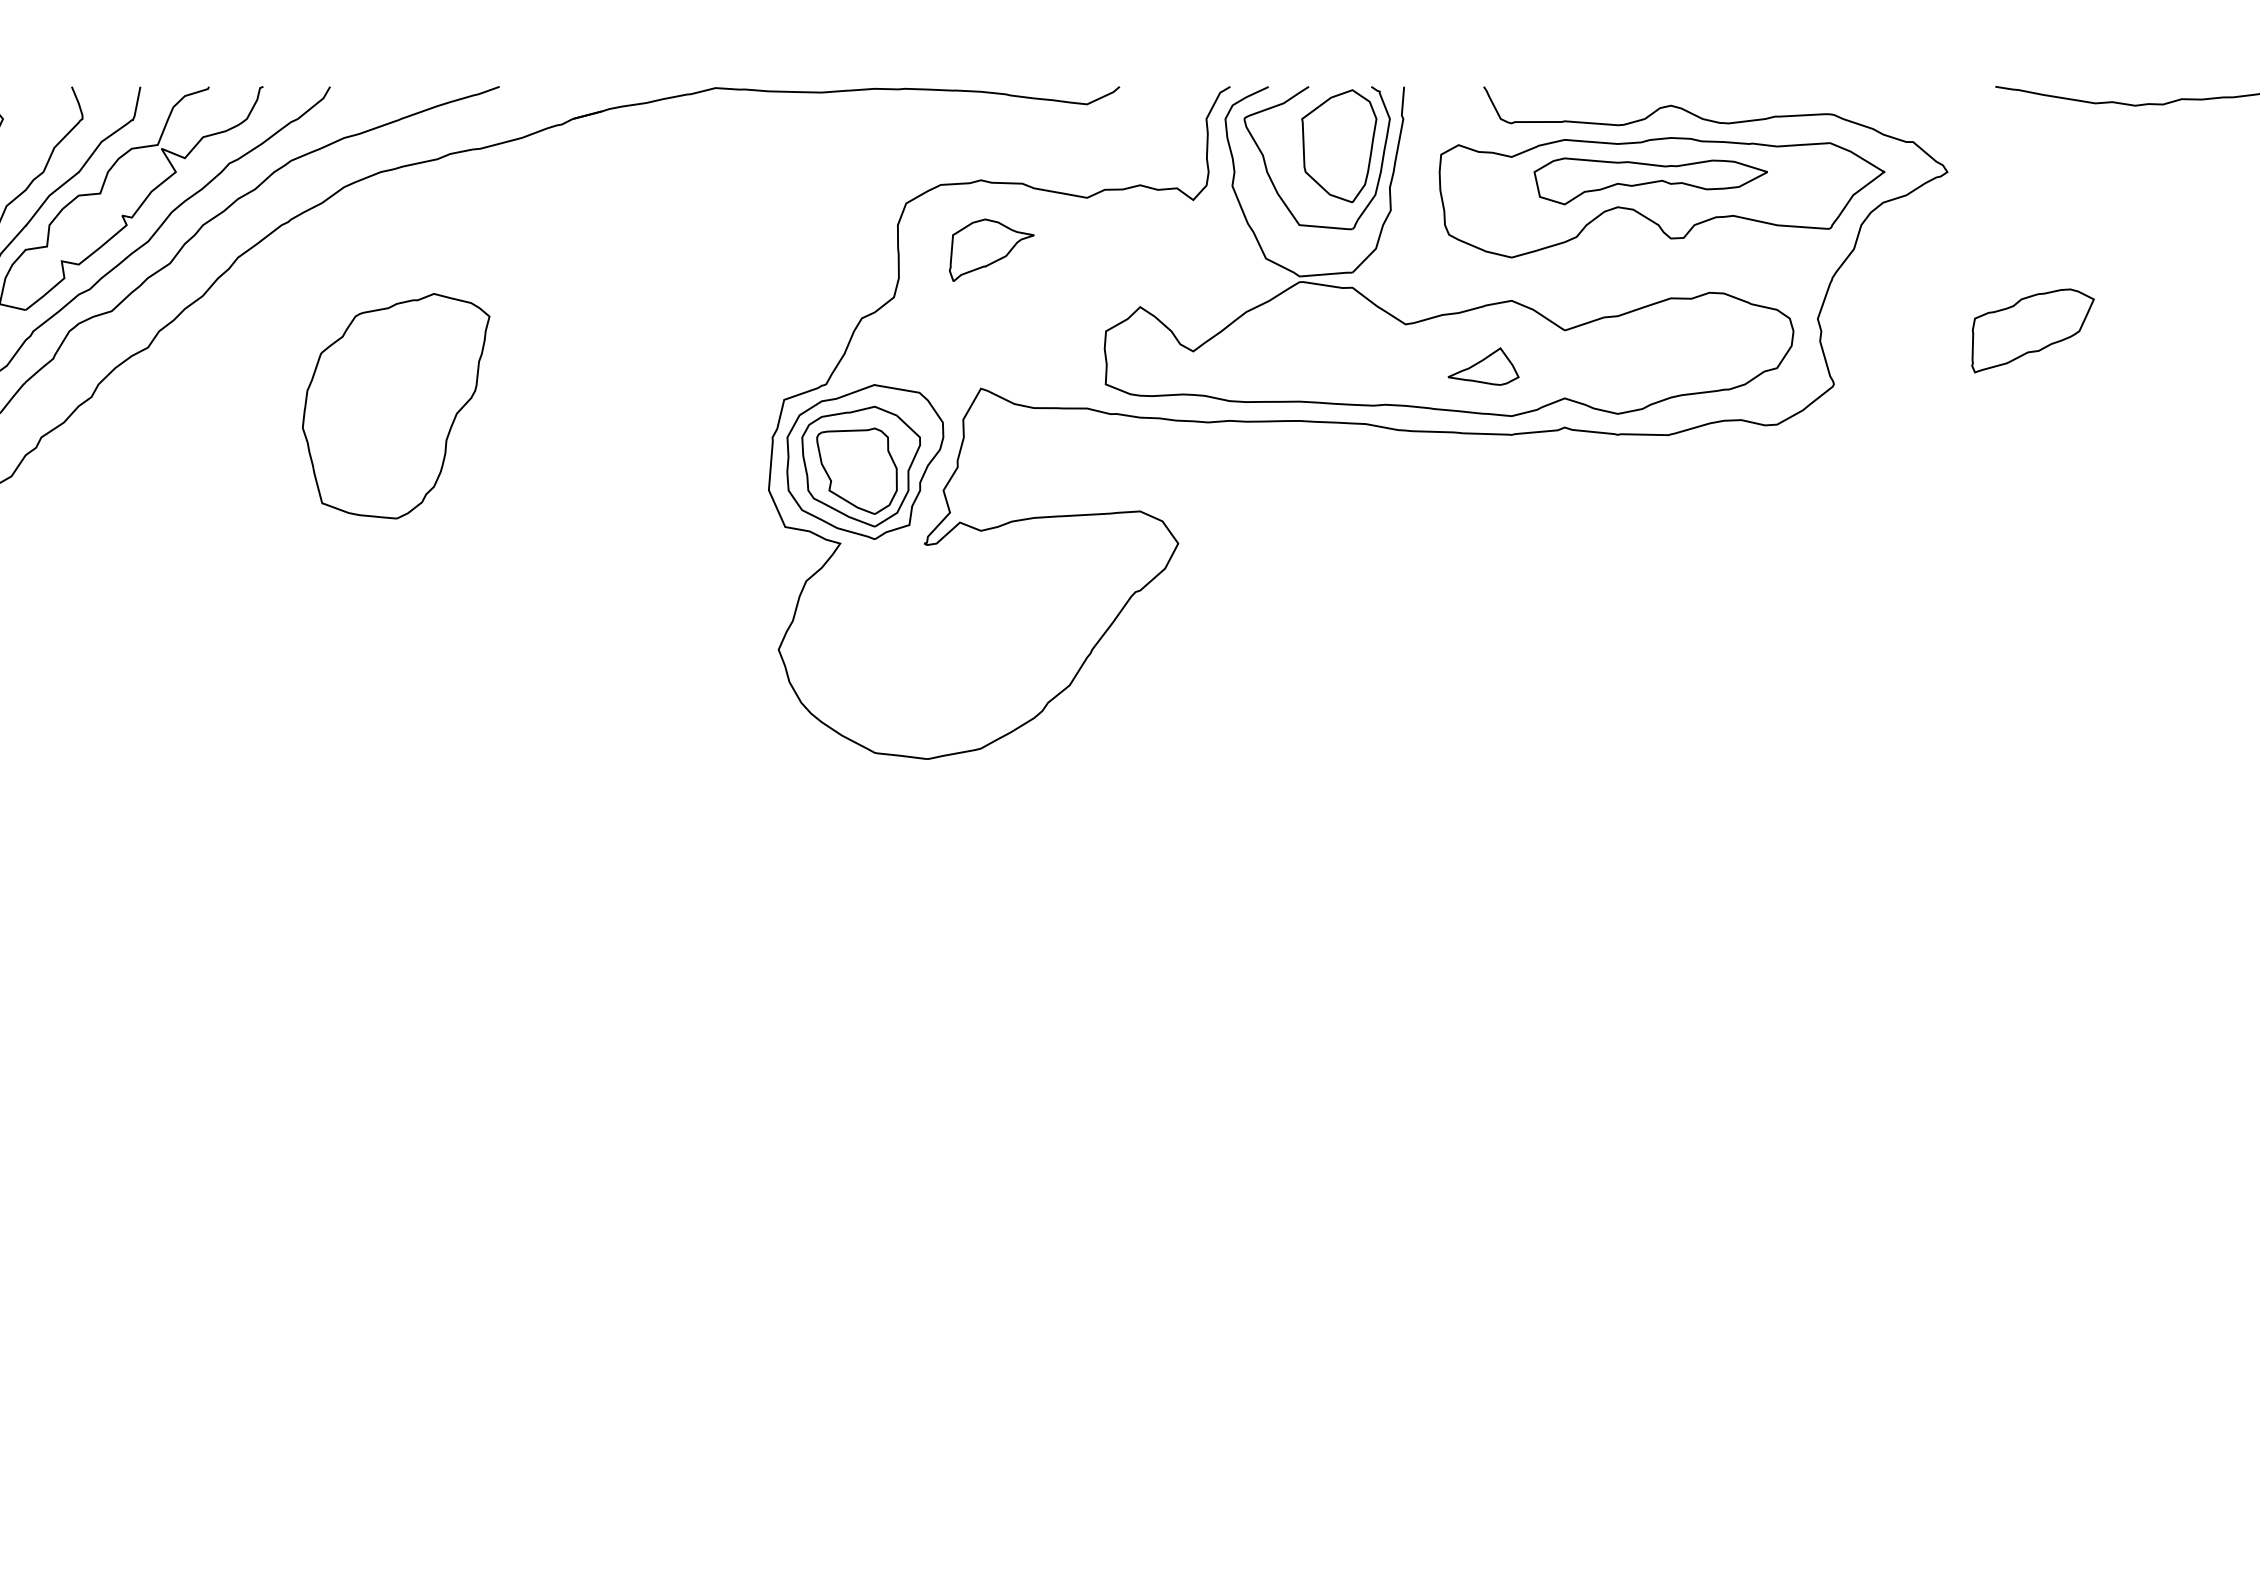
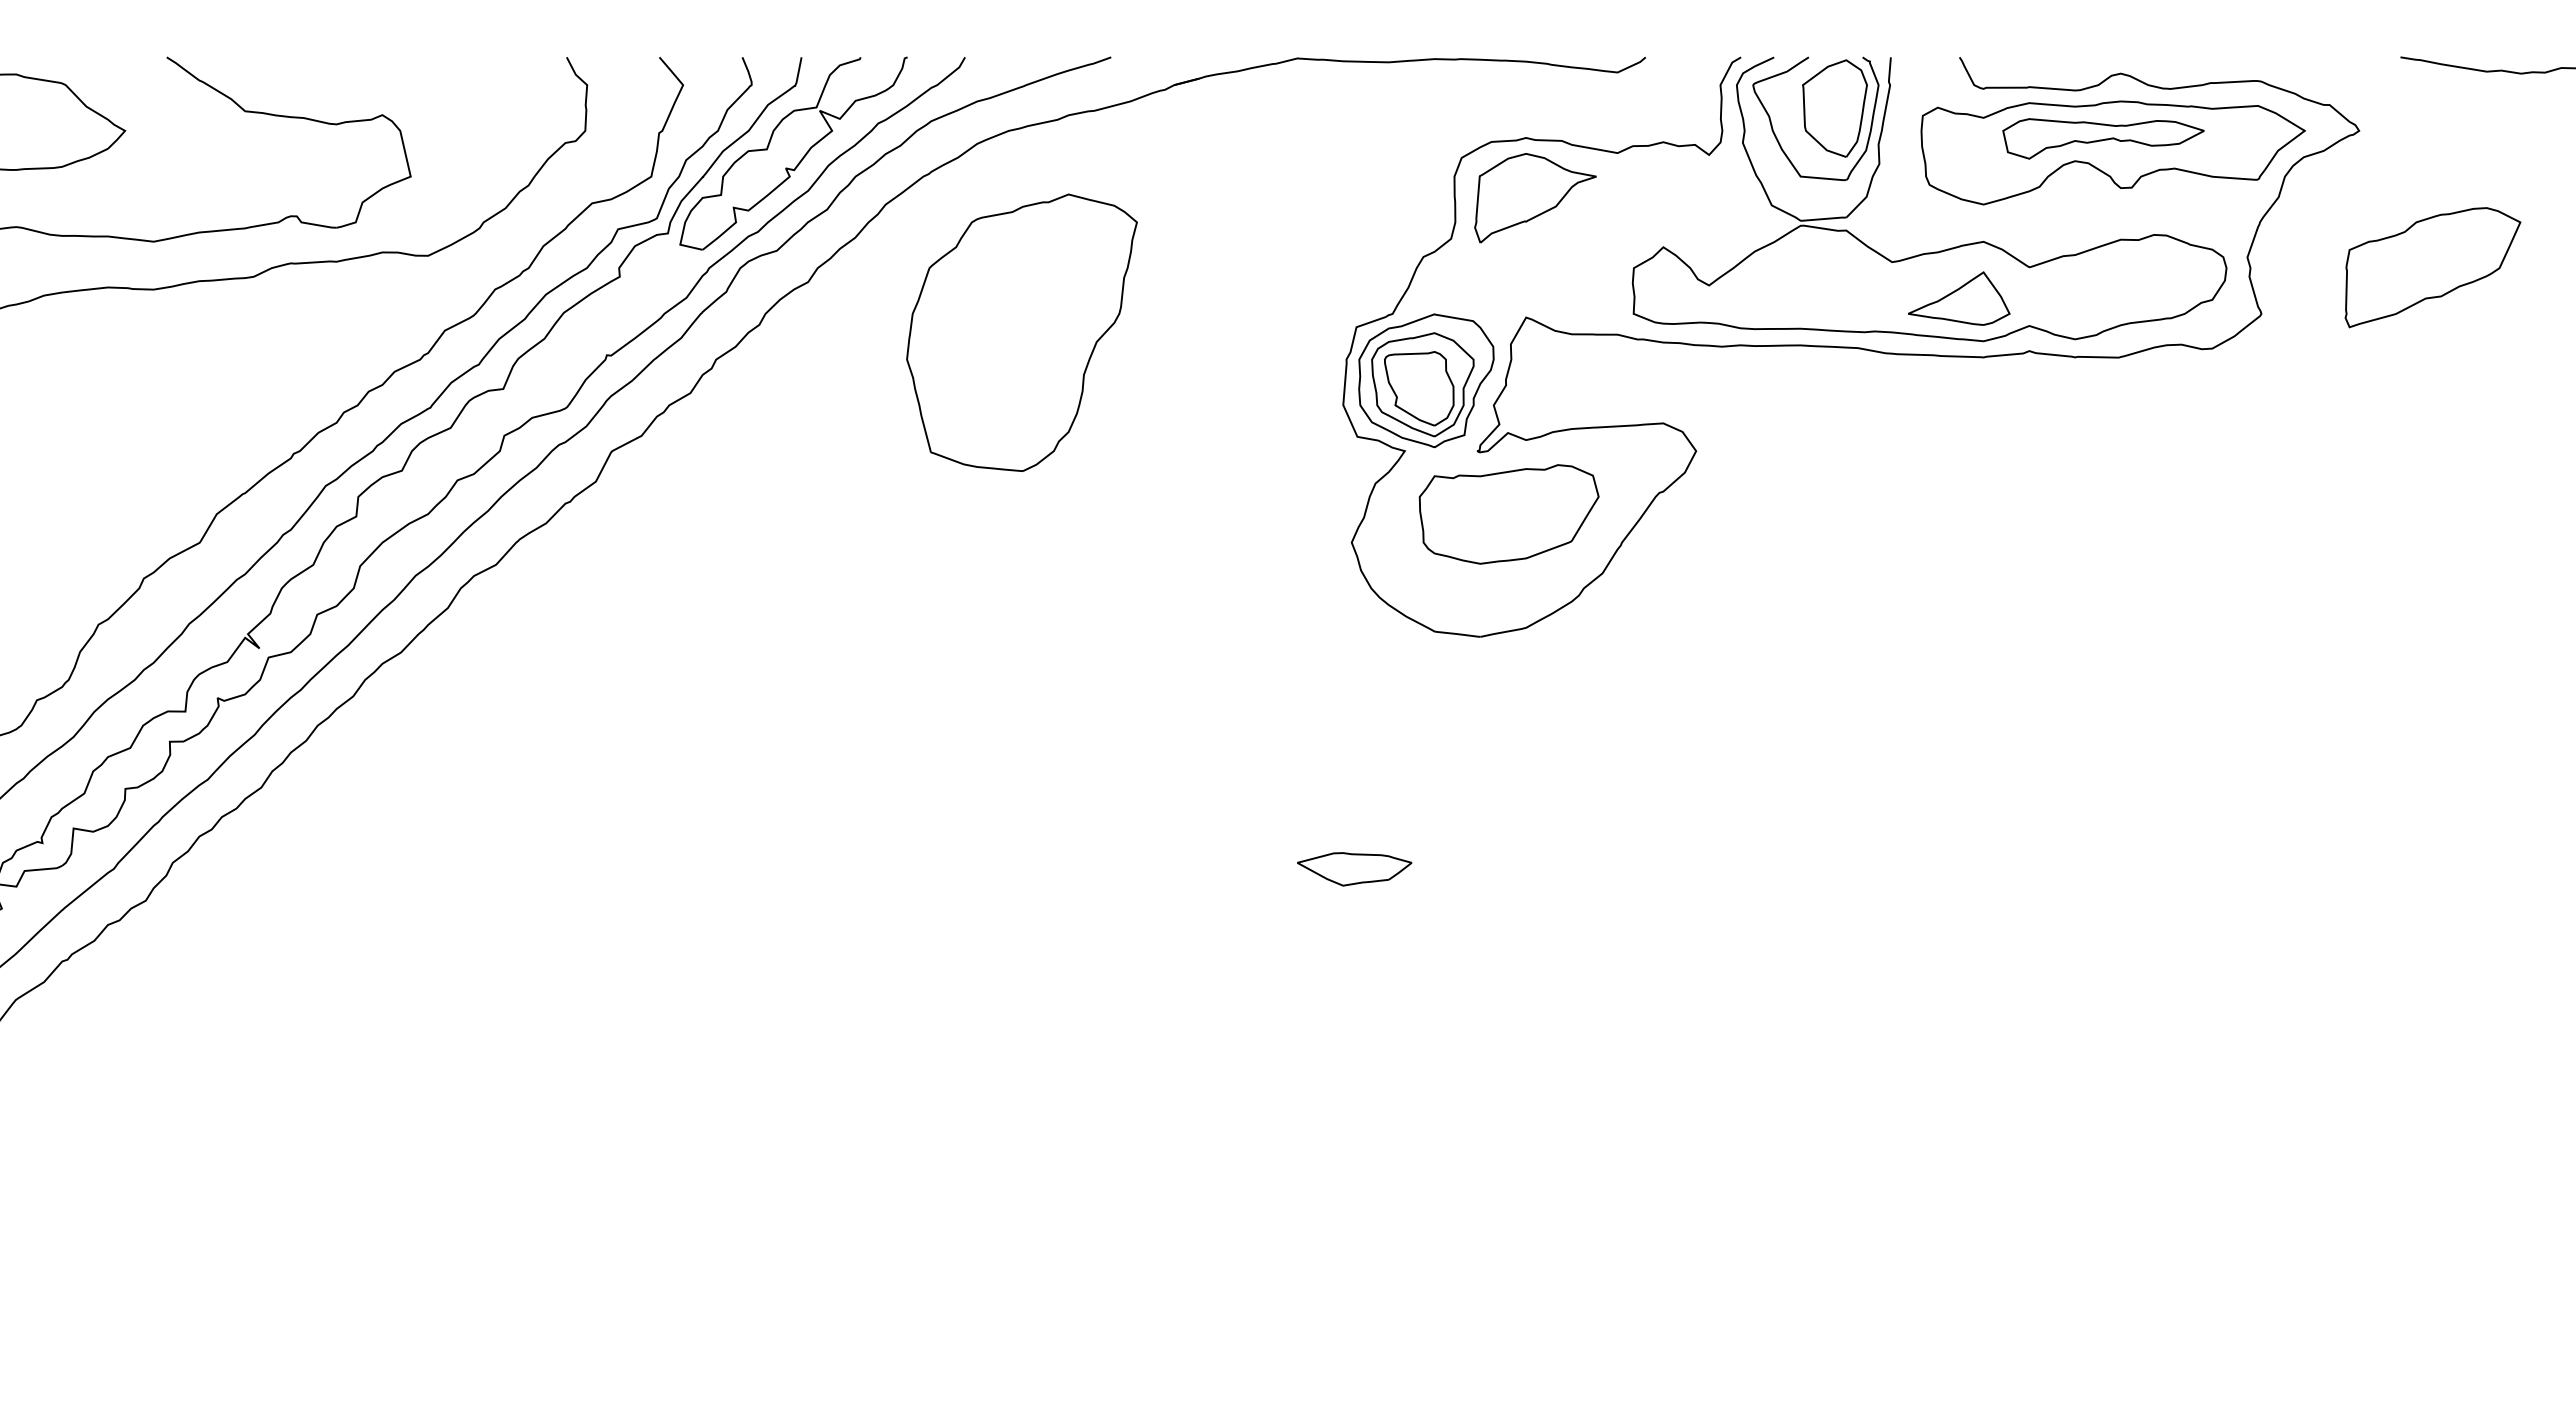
part: (991, 250) -> (1535, 198), size x1.67
part: (2032, 330) -> (2432, 267), size x1.67
part: (1483, 366) -> (1959, 298), size x1.67
part: (395, 405) -> (1021, 332), size x1.43
part: (960, 617) -> (1508, 514), added
part: (781, 1028) -> (1354, 869), added

